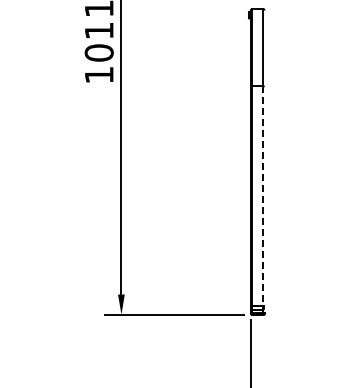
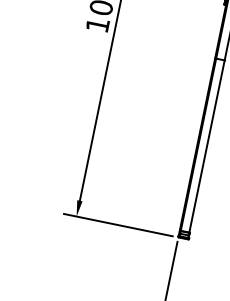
line: (263, 196) -> (207, 146), dashed -> solid

